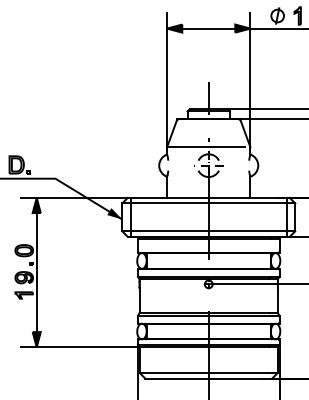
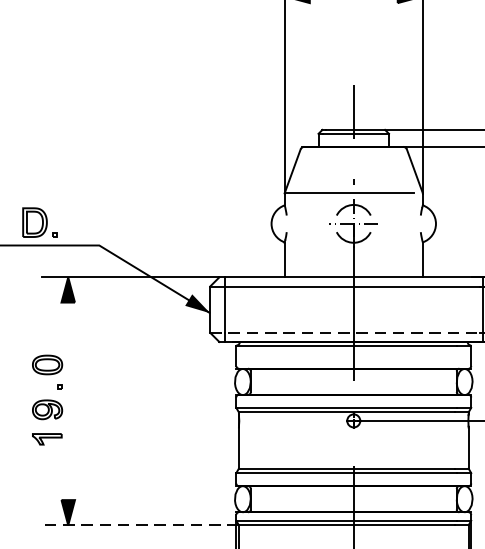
line: (203, 231) -> (345, 333), solid -> dashed
line: (36, 272) -> (67, 401), removed
line: (79, 347) -> (139, 525), solid -> dashed

